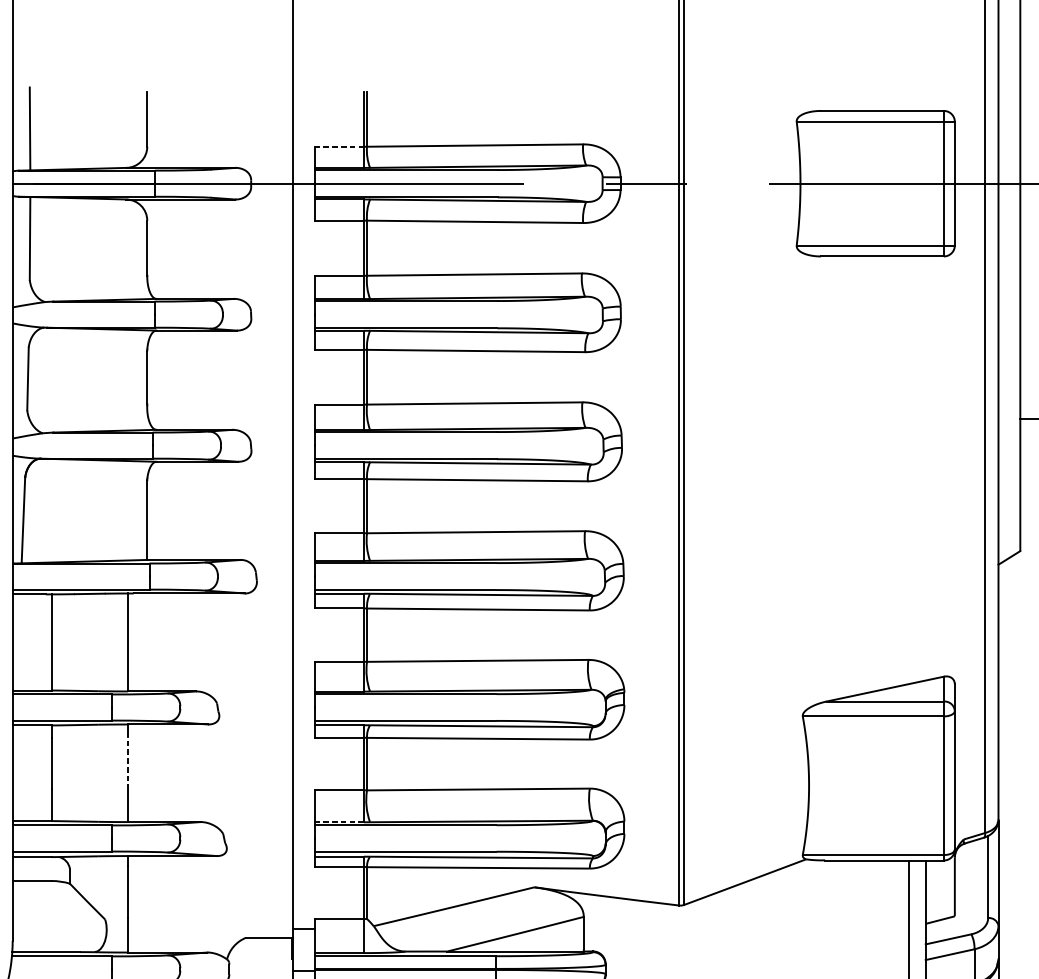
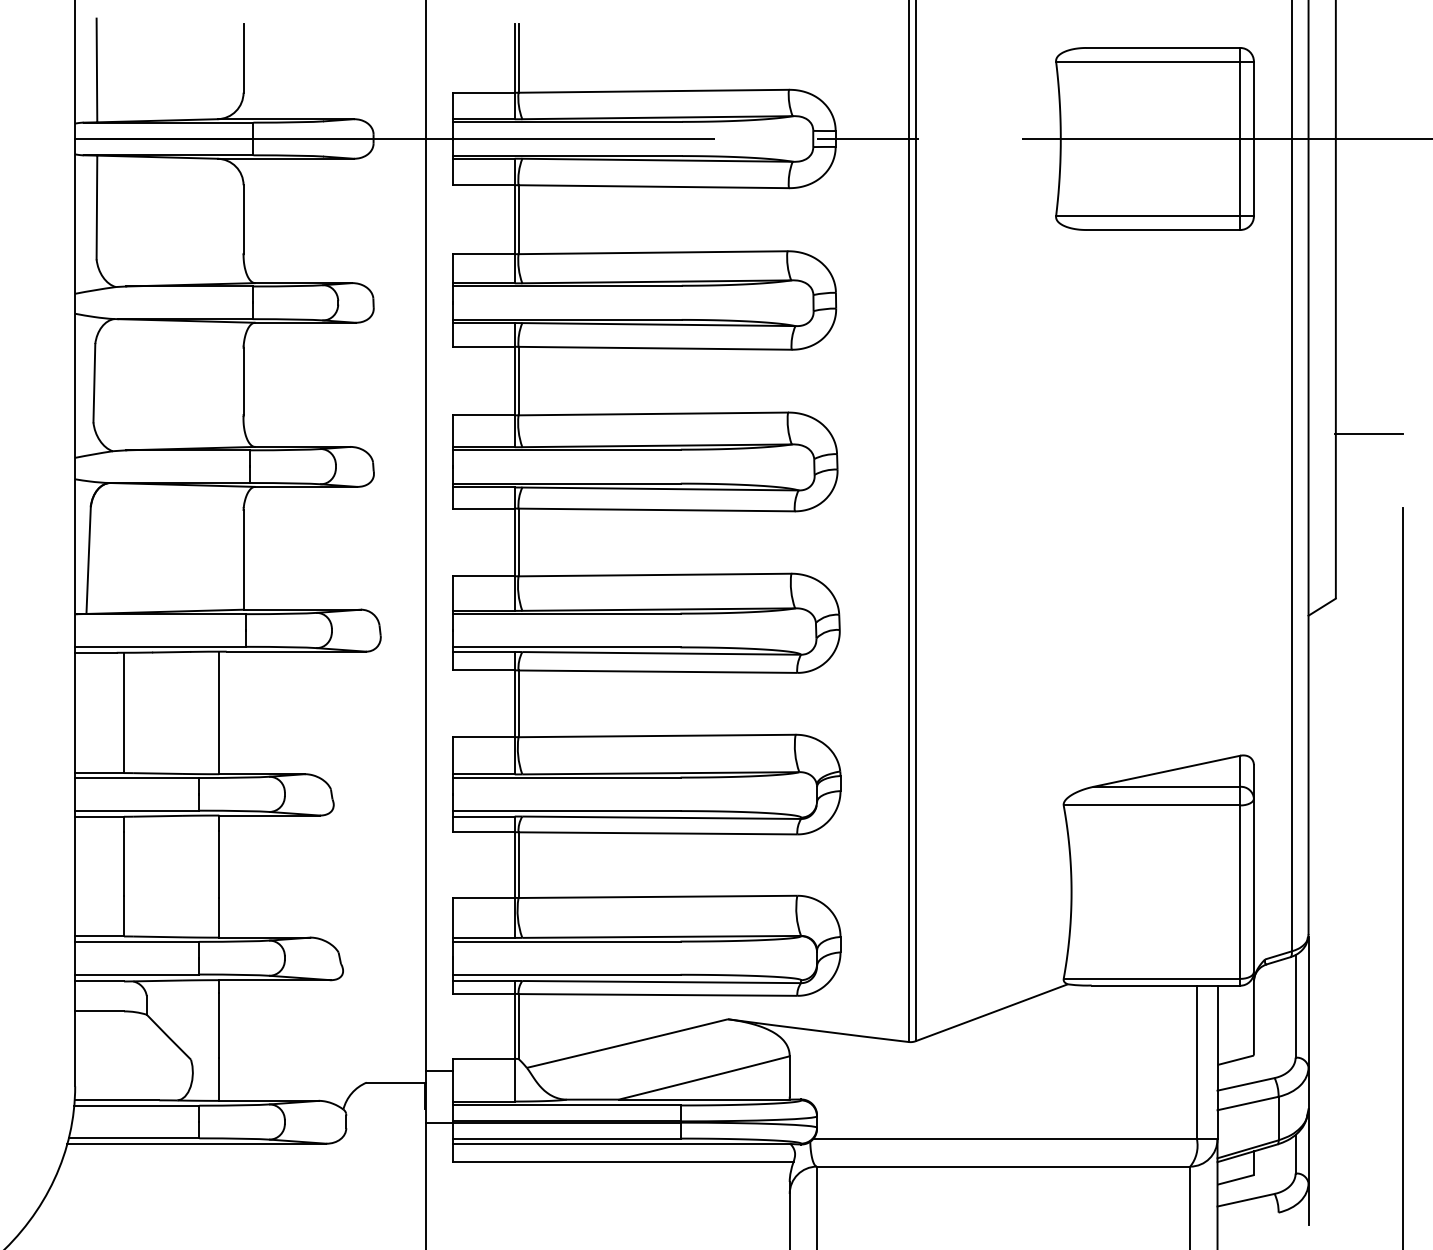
line: (339, 146) -> (483, 92), dashed -> solid
line: (128, 762) -> (219, 863), dashed -> solid
line: (339, 821) -> (483, 937), dashed -> solid

